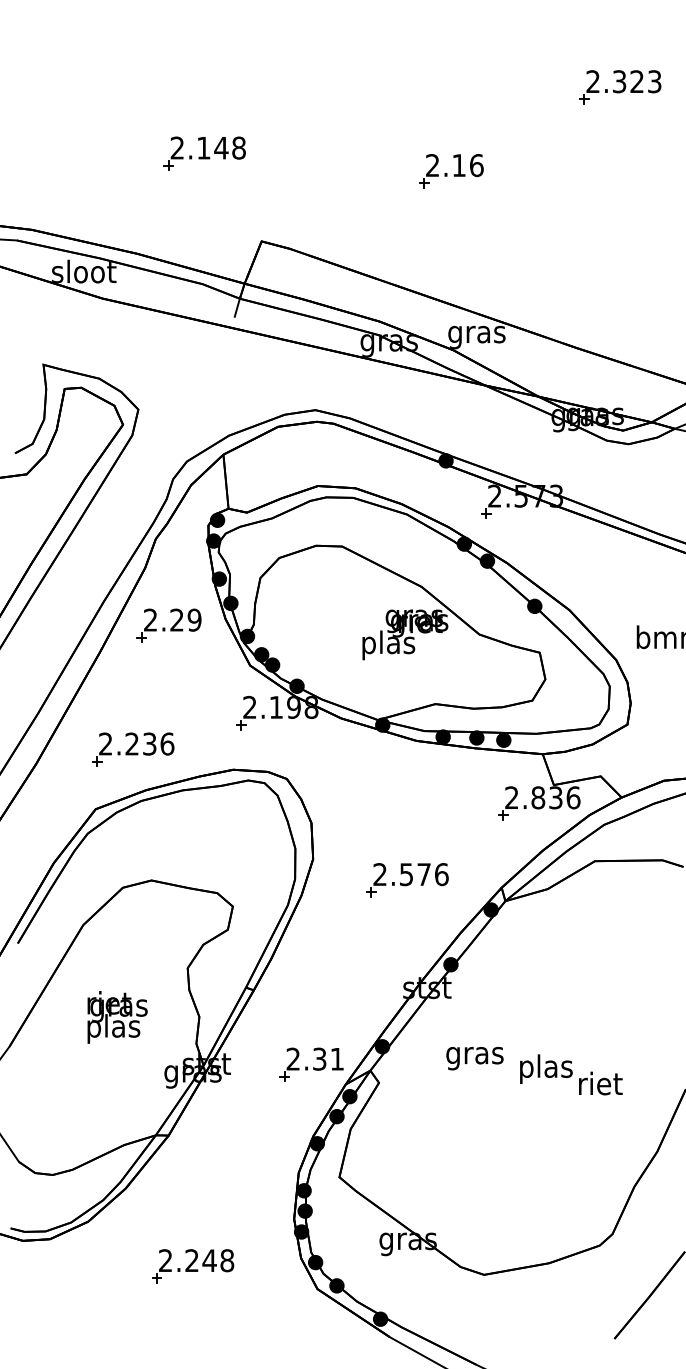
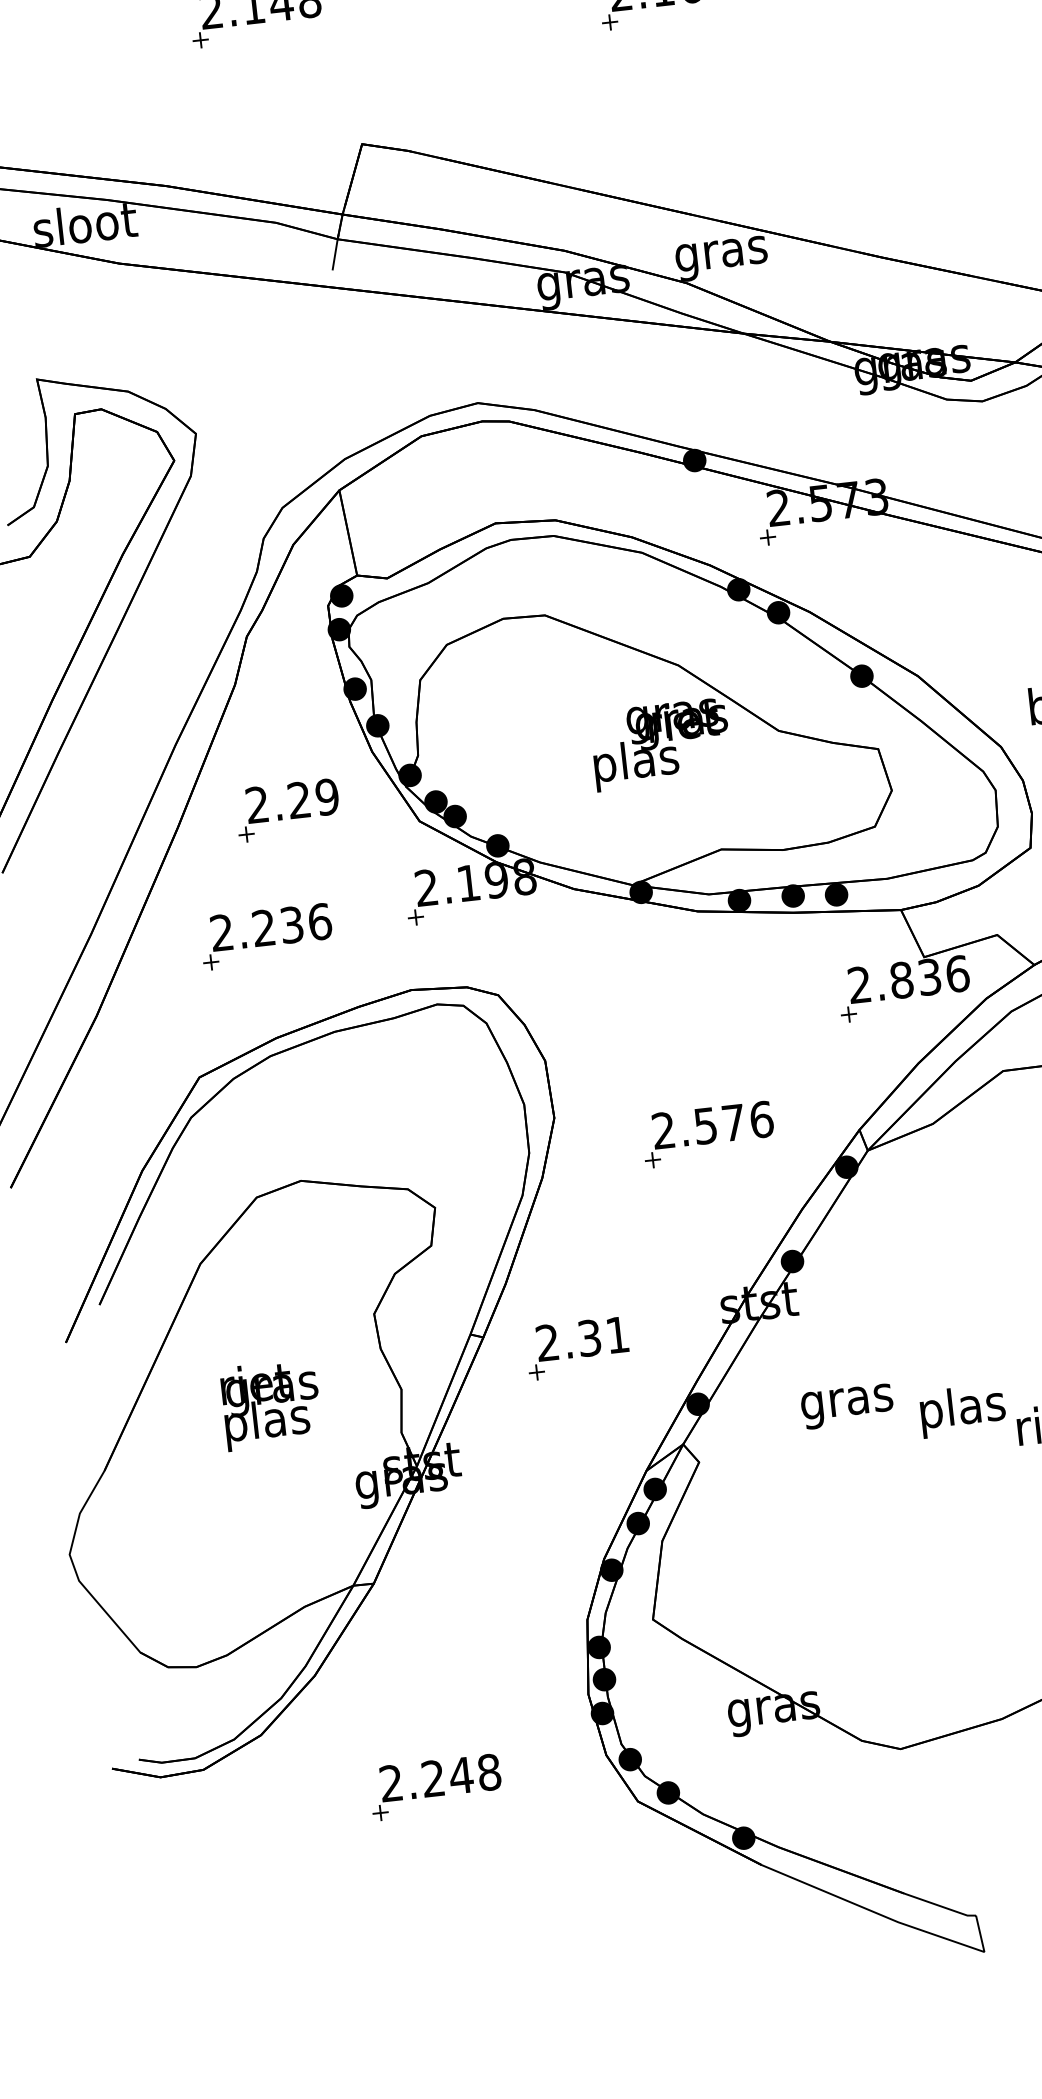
part: (168, 625) -> (286, 810), moved
part: (133, 749) -> (267, 936), moved
part: (311, 1064) -> (577, 1348), moved

